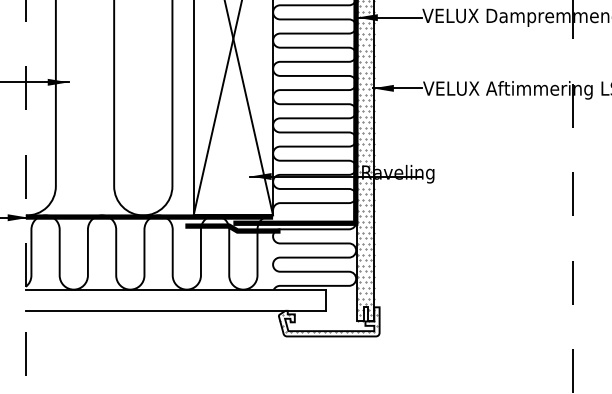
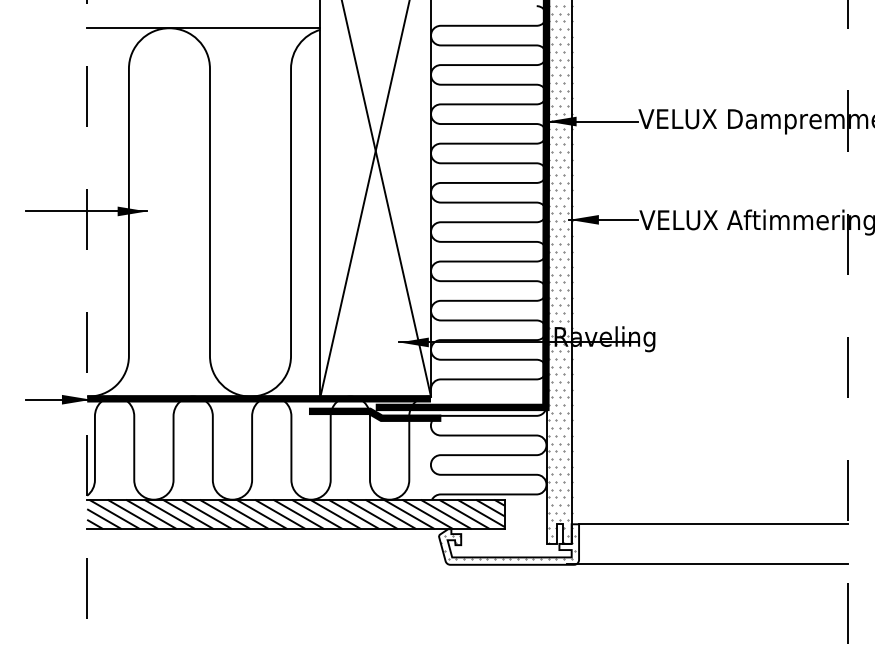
hatch: (175, 300) -> (295, 514), added
line: (476, 307) -> (713, 524), added
line: (471, 335) -> (707, 563), added

